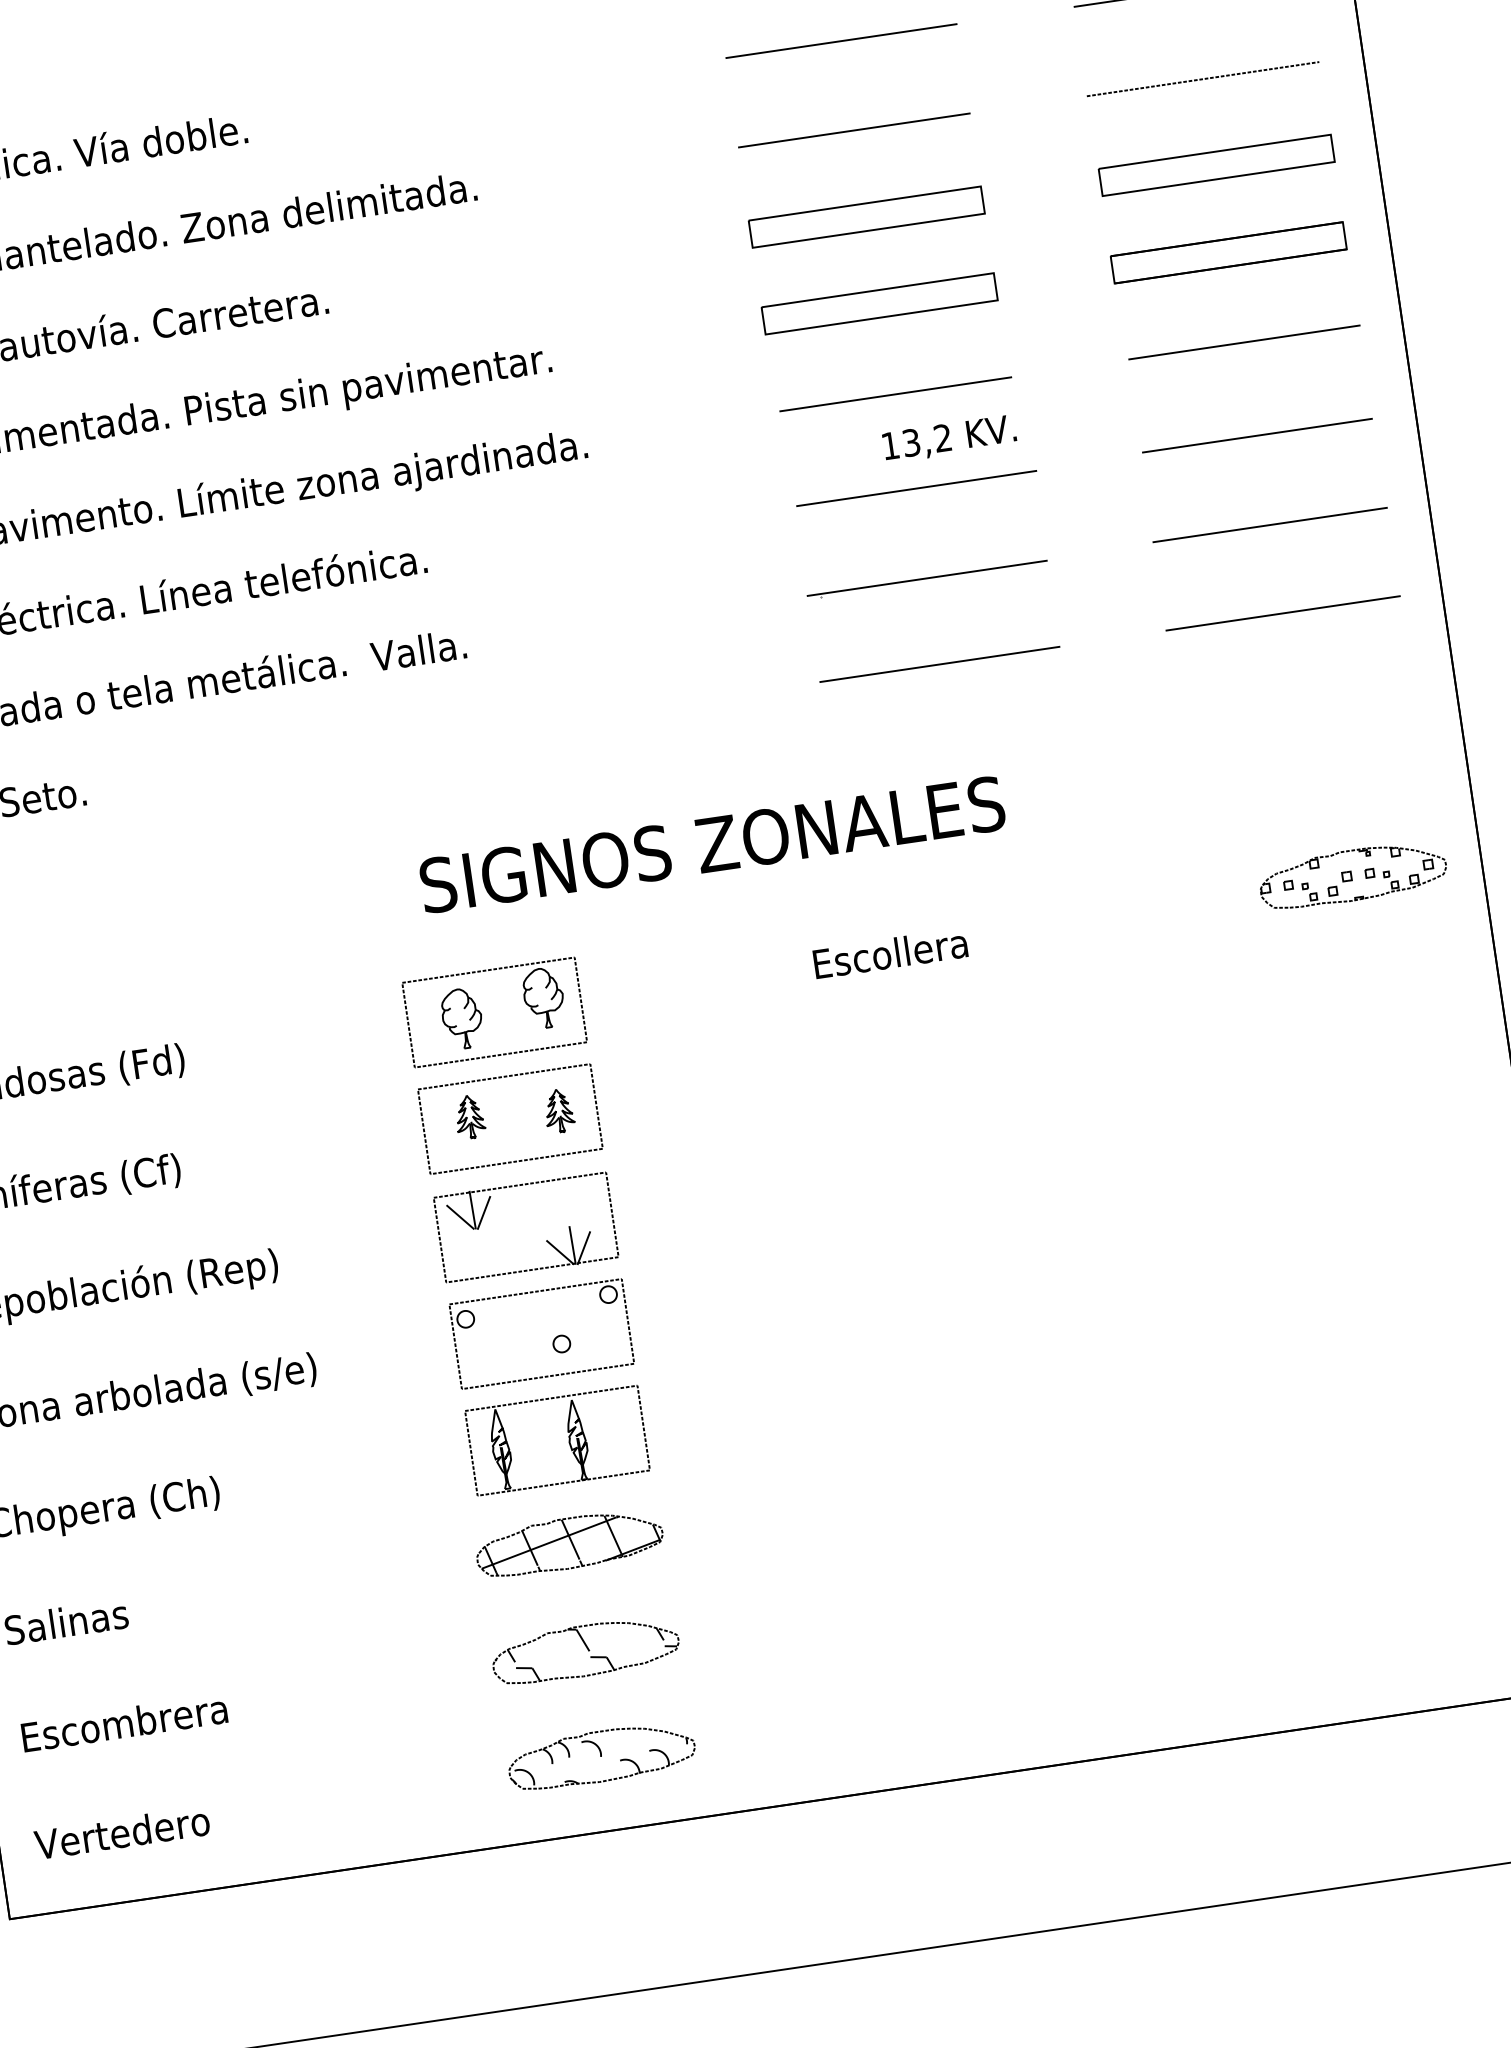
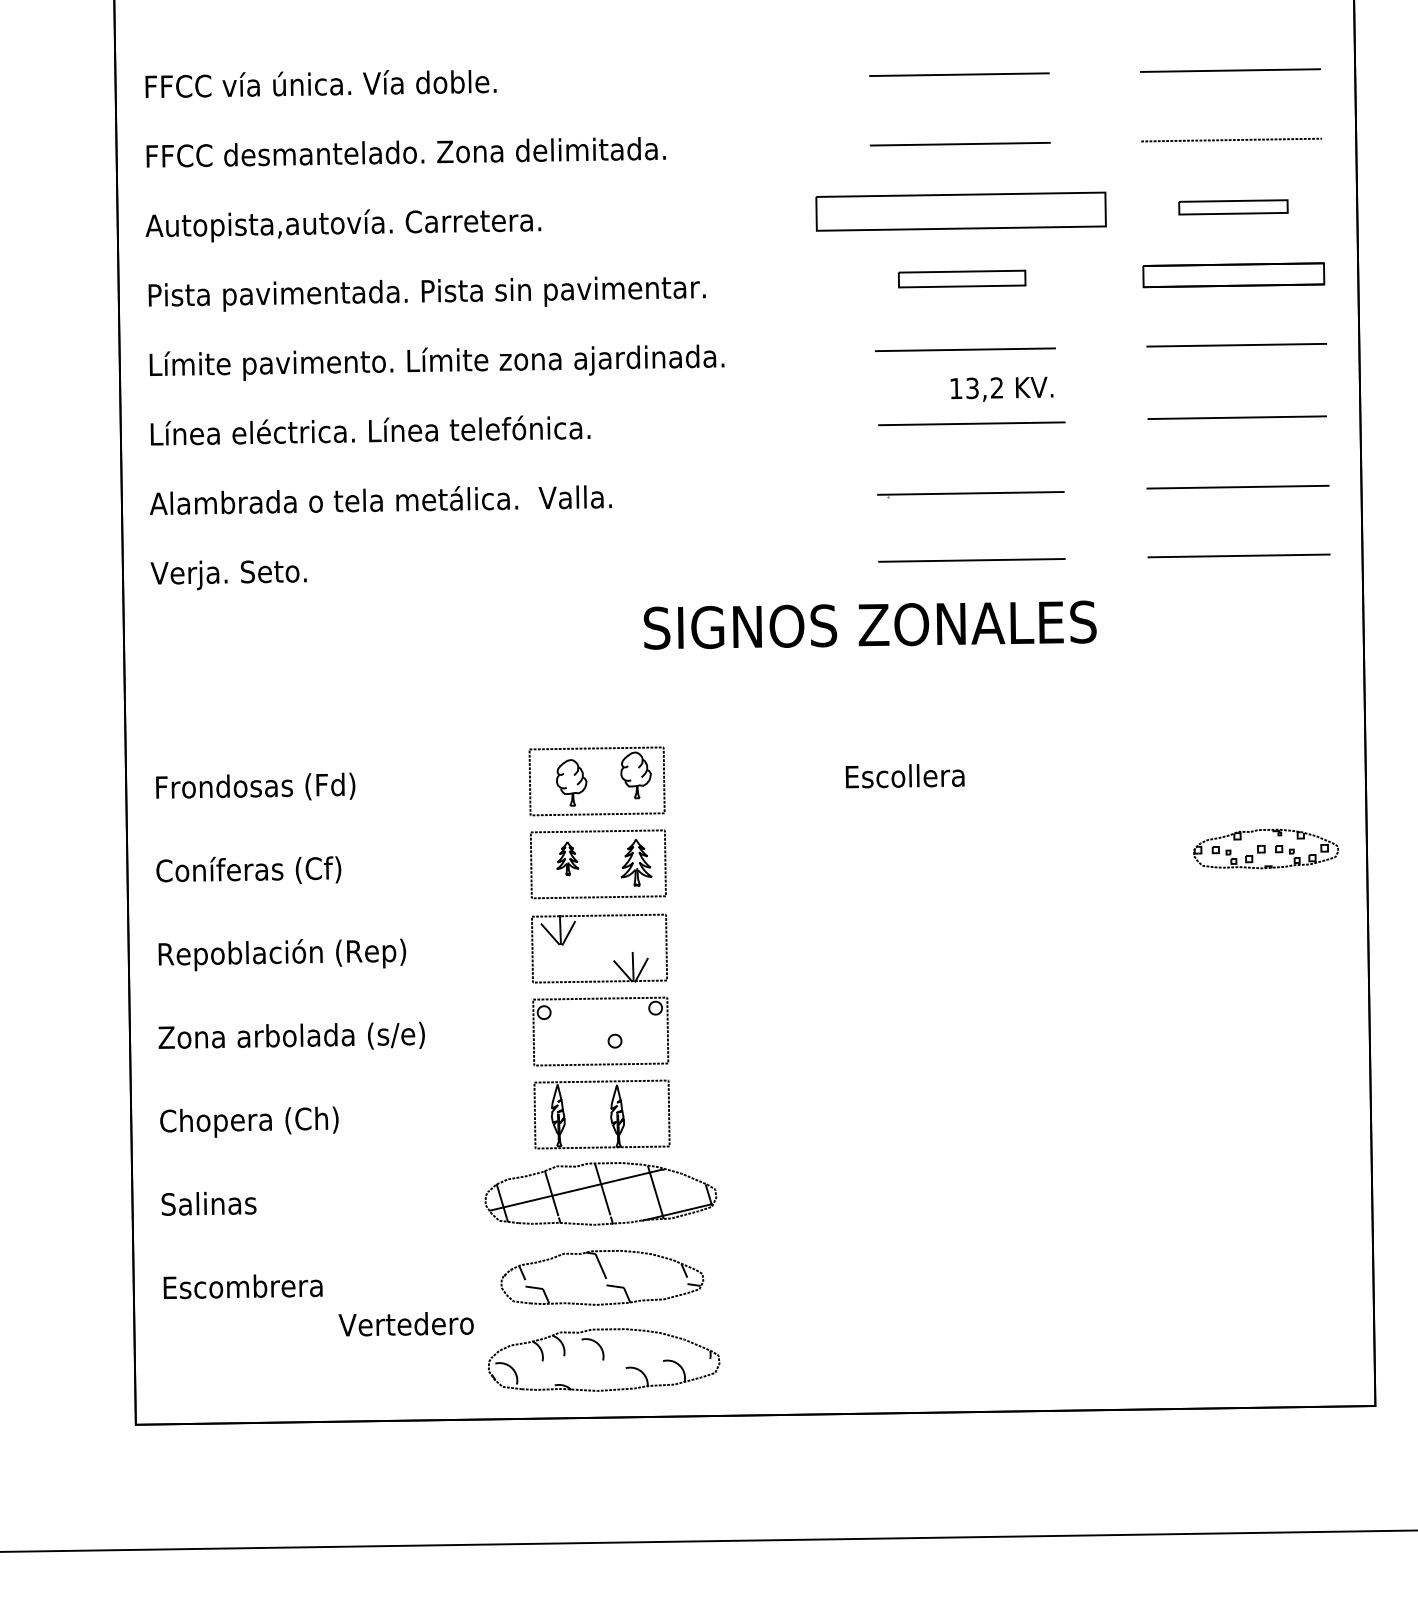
part: (1216, 165) -> (1233, 207), size x0.6
part: (866, 217) -> (960, 211), size x1.6
part: (878, 303) -> (961, 278), size x0.7
text: (711, 843) -> (869, 624), moved
part: (1352, 874) -> (1265, 848), moved
part: (559, 1111) -> (636, 863), size x1.4
part: (569, 1543) -> (600, 1194), size x1.6
part: (585, 1650) -> (602, 1277), size x1.4
part: (600, 1755) -> (603, 1359), size x1.6
text: (121, 1833) -> (405, 1324), moved

